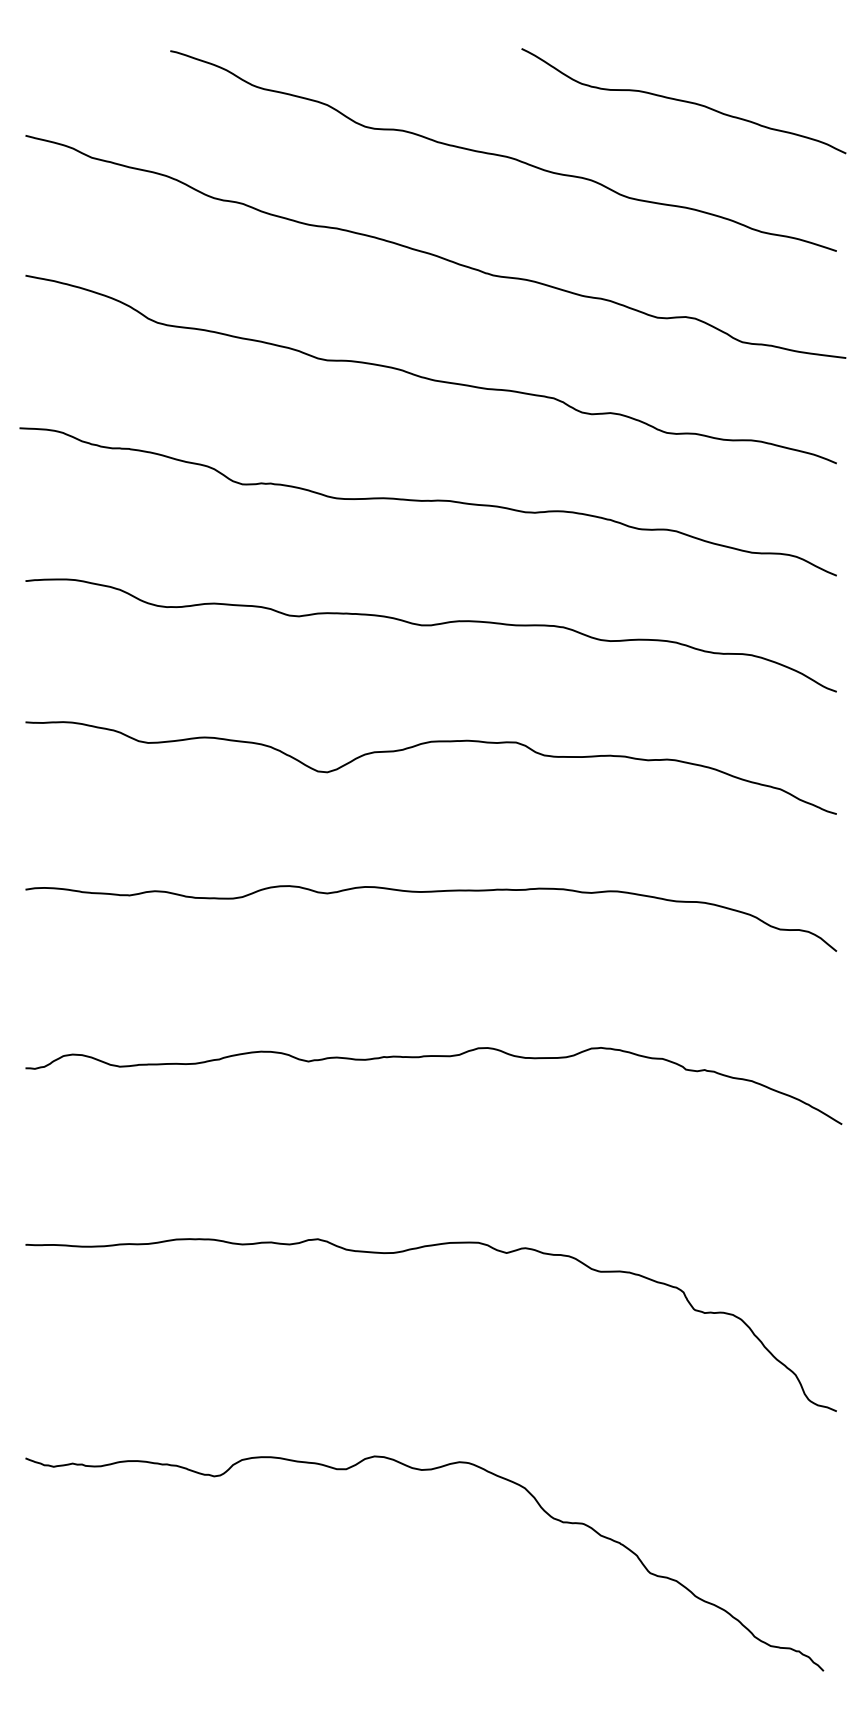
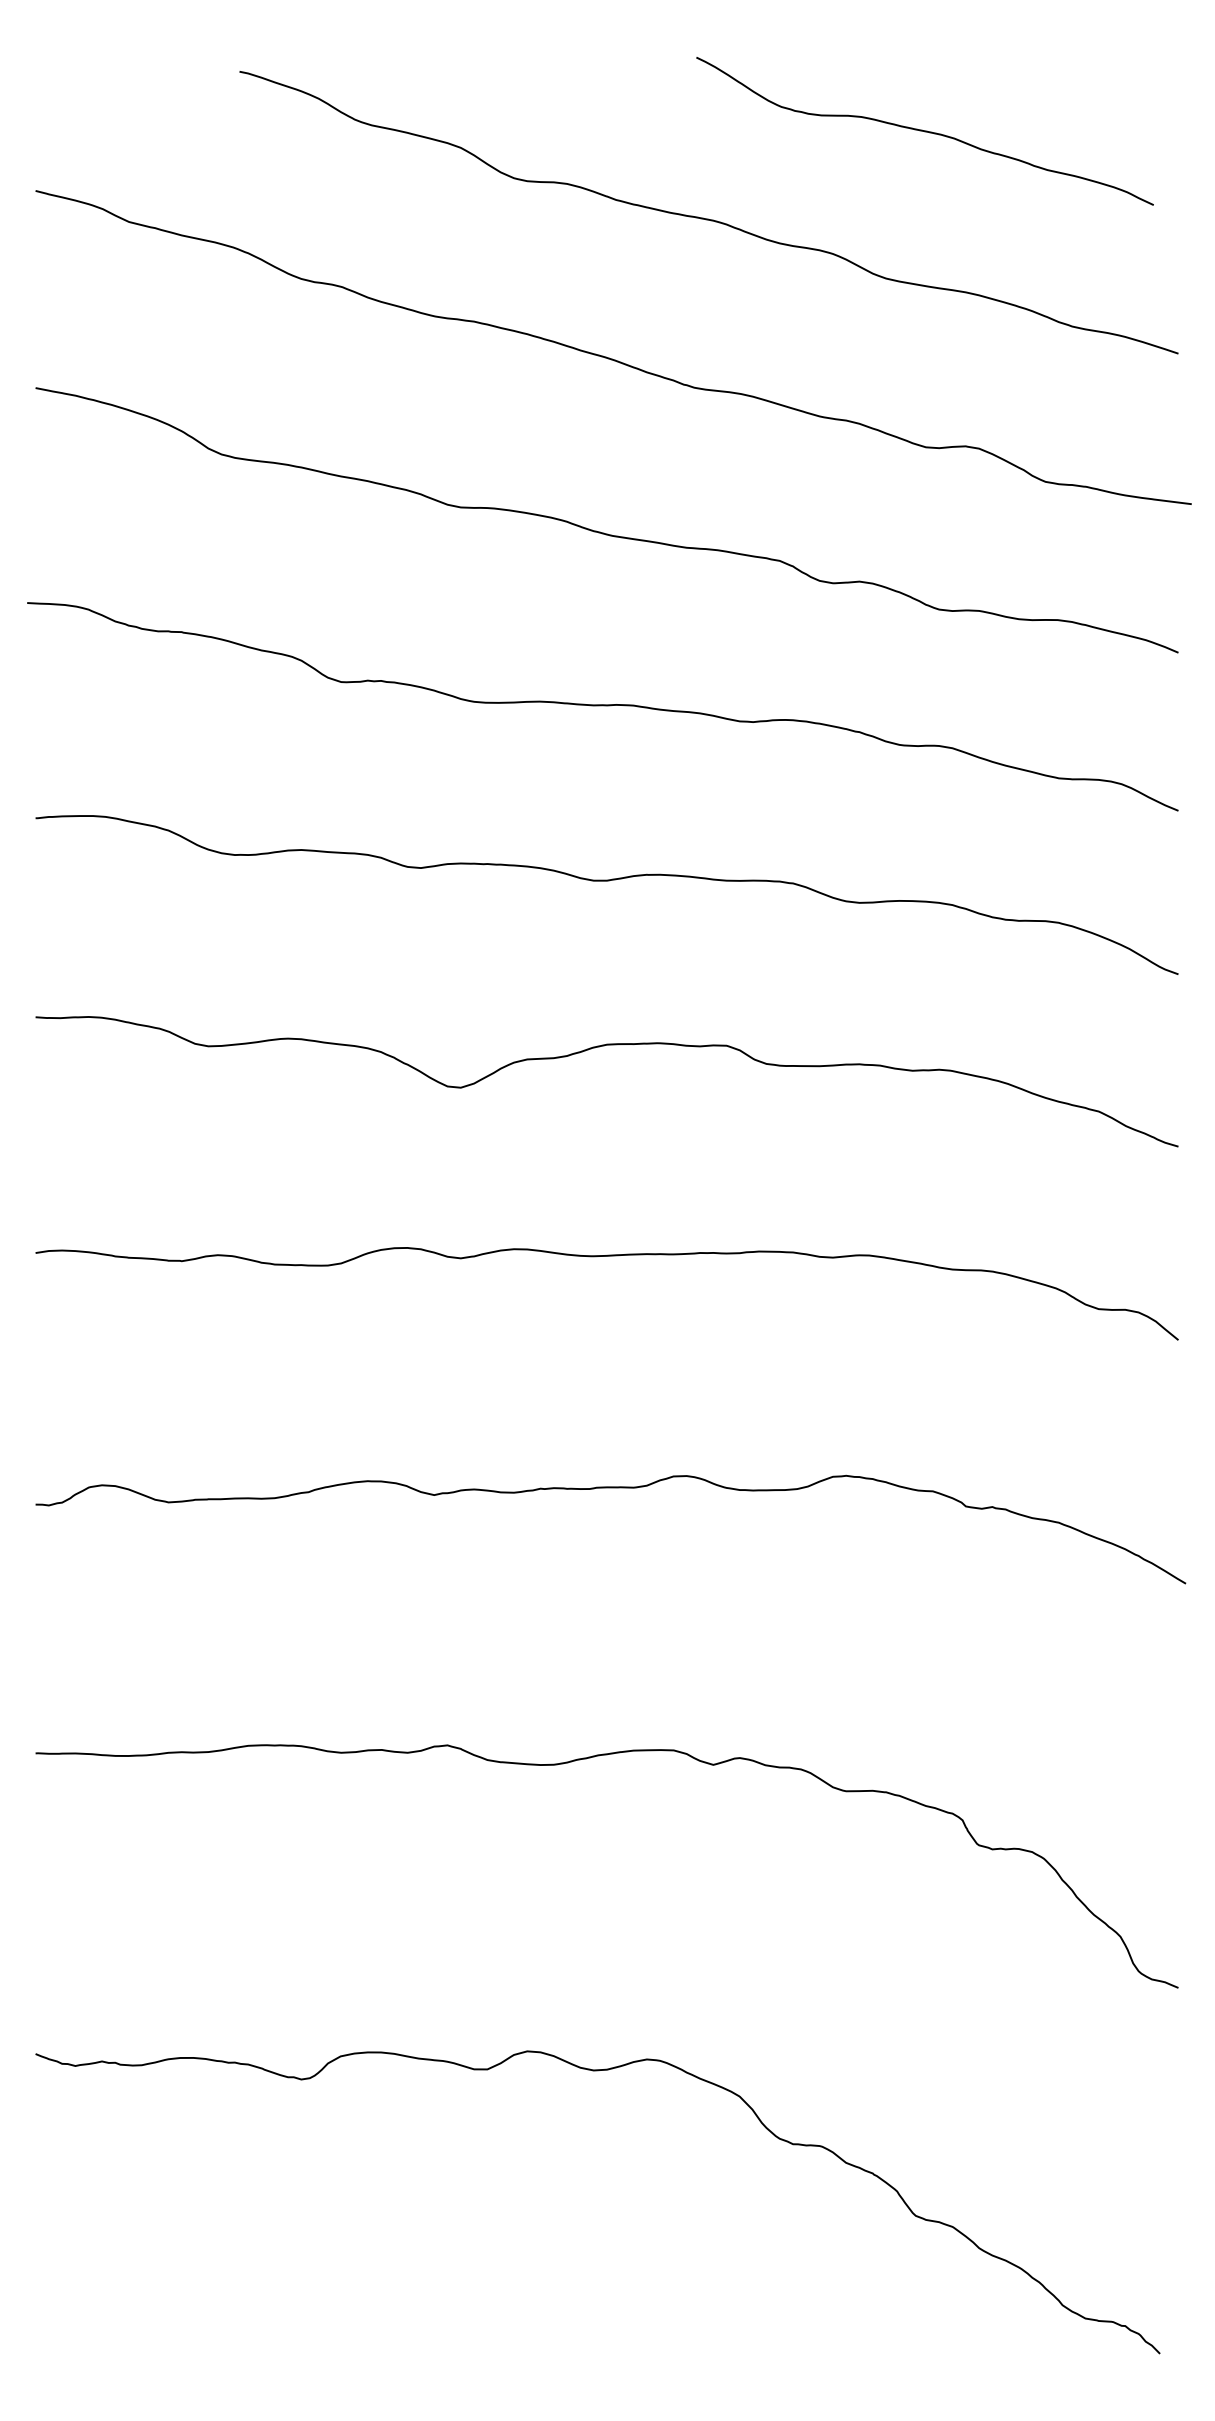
curve: (683, 101) -> (924, 131), moved

